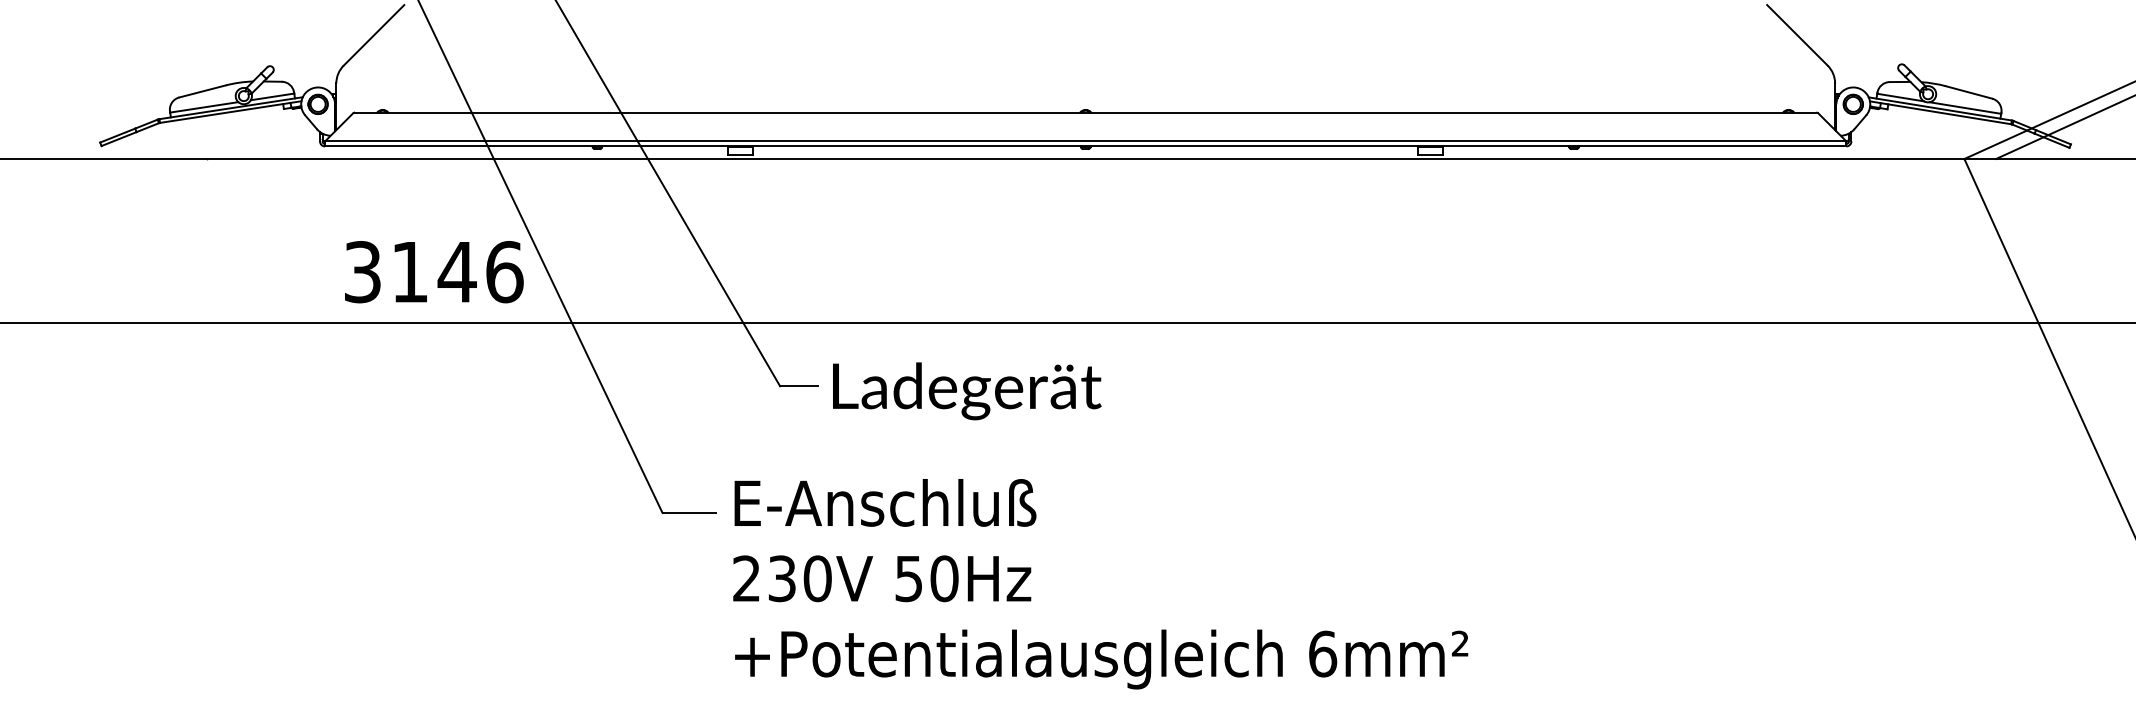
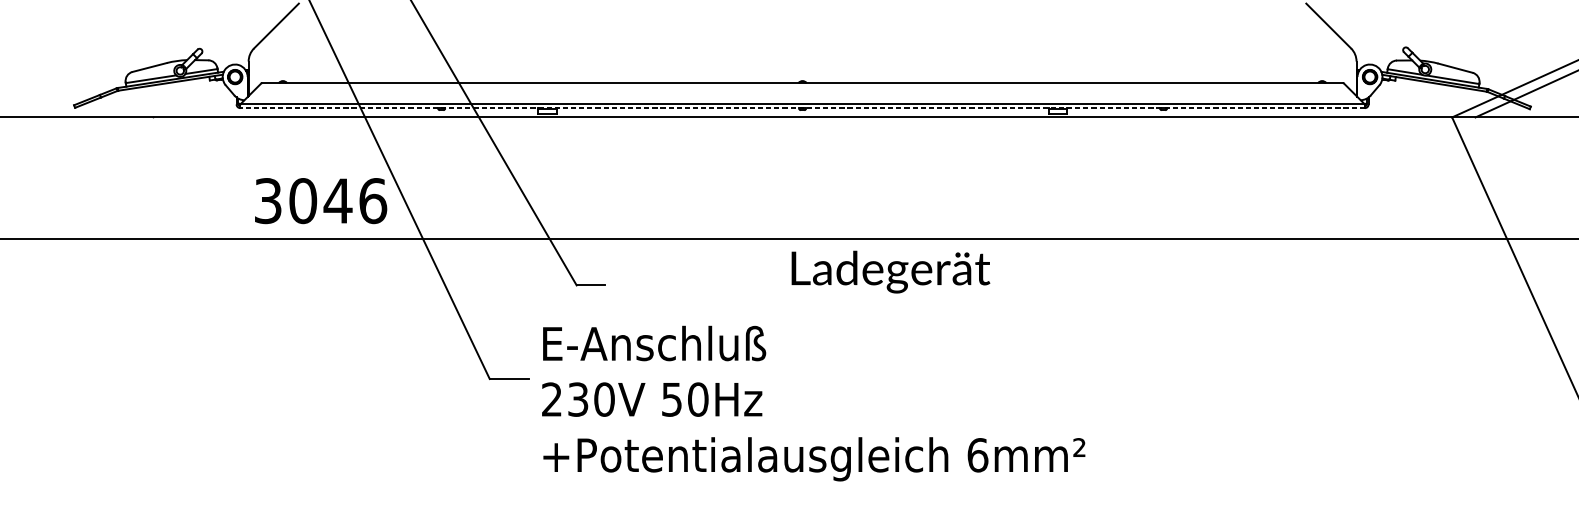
line: (1085, 146) -> (802, 108), solid -> dashed
text: (409, 272) -> (302, 201), 3146 -> 3046
text: (967, 391) -> (891, 272), moved
text: (1100, 584) -> (813, 403), moved

